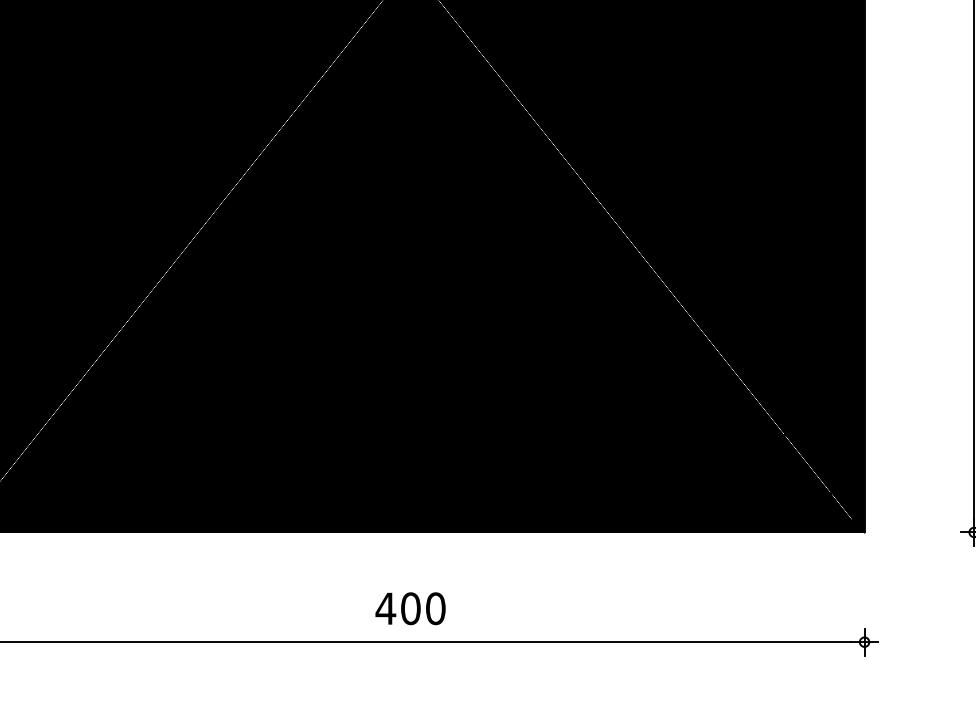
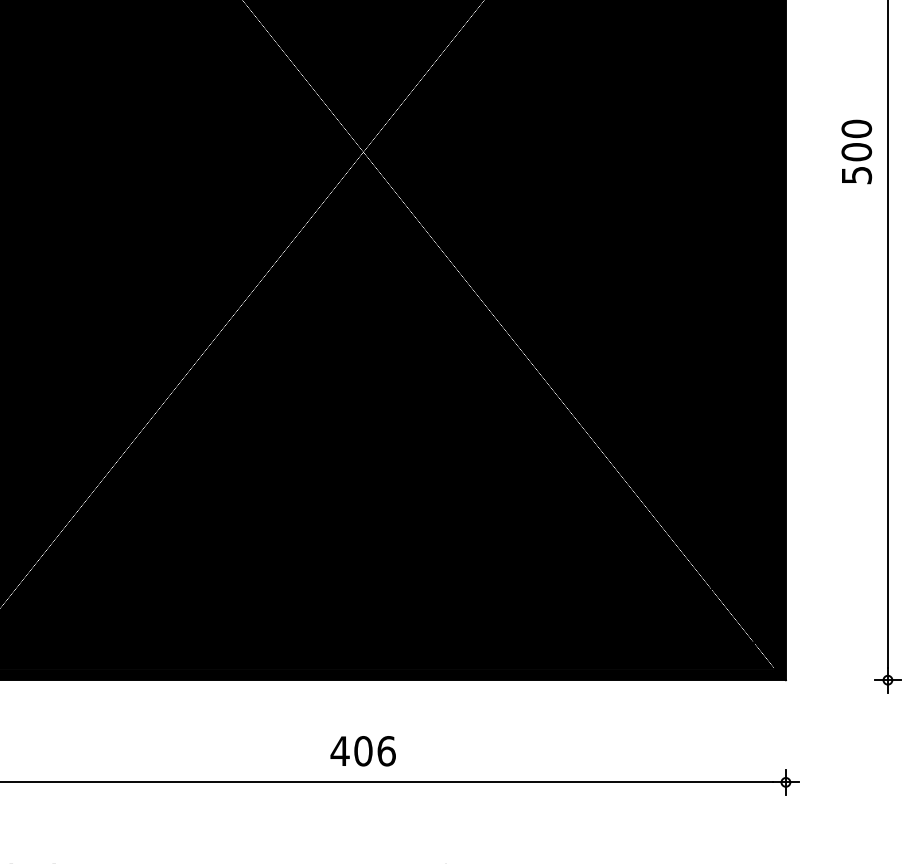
text: (435, 609) -> (386, 751), 400 -> 406

